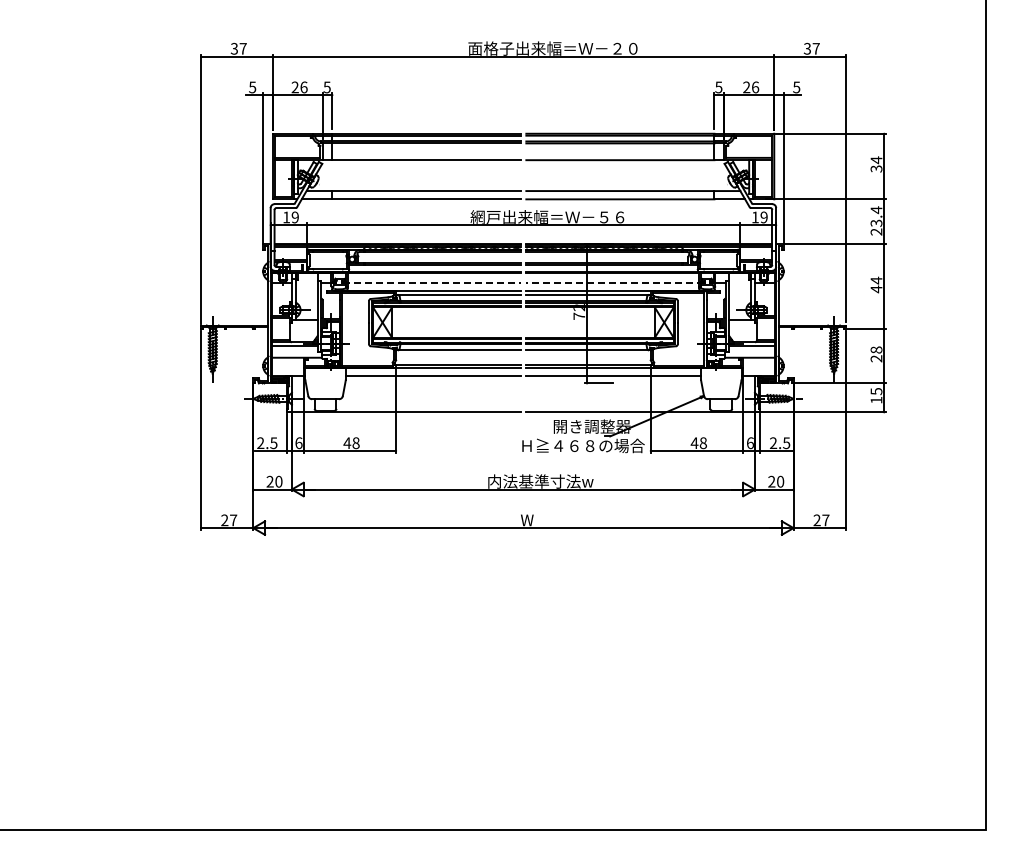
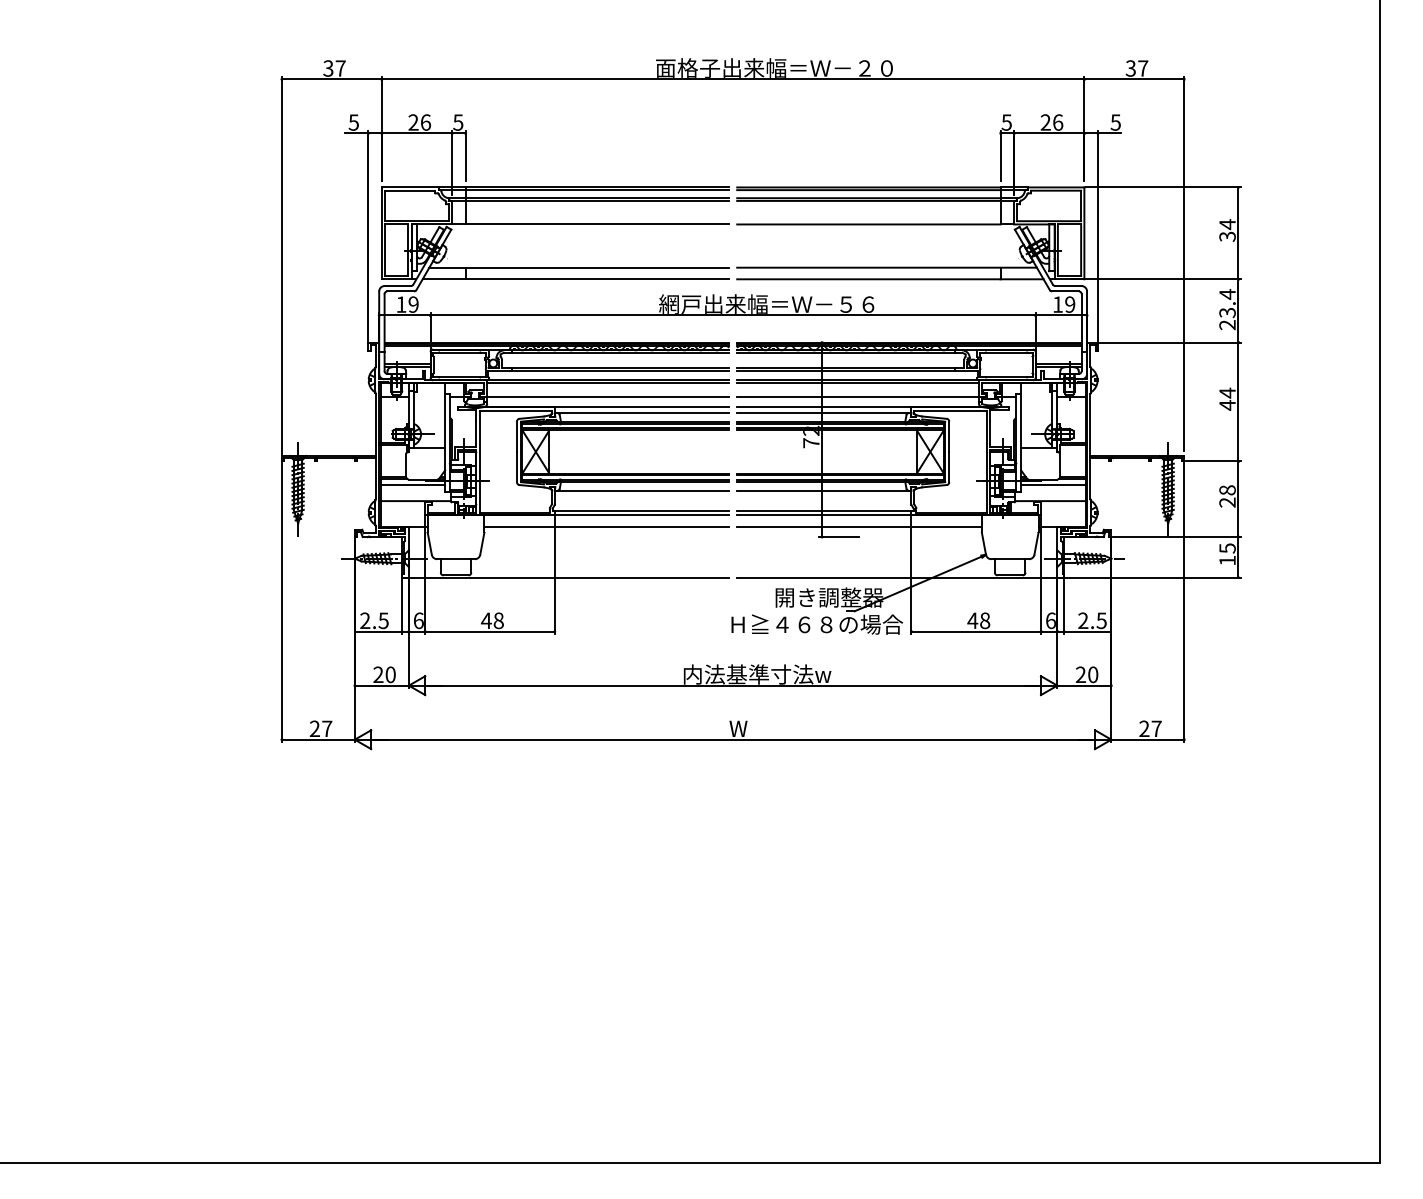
line: (431, 283) -> (604, 397), dashed -> solid
line: (614, 283) -> (860, 397), dashed -> solid

